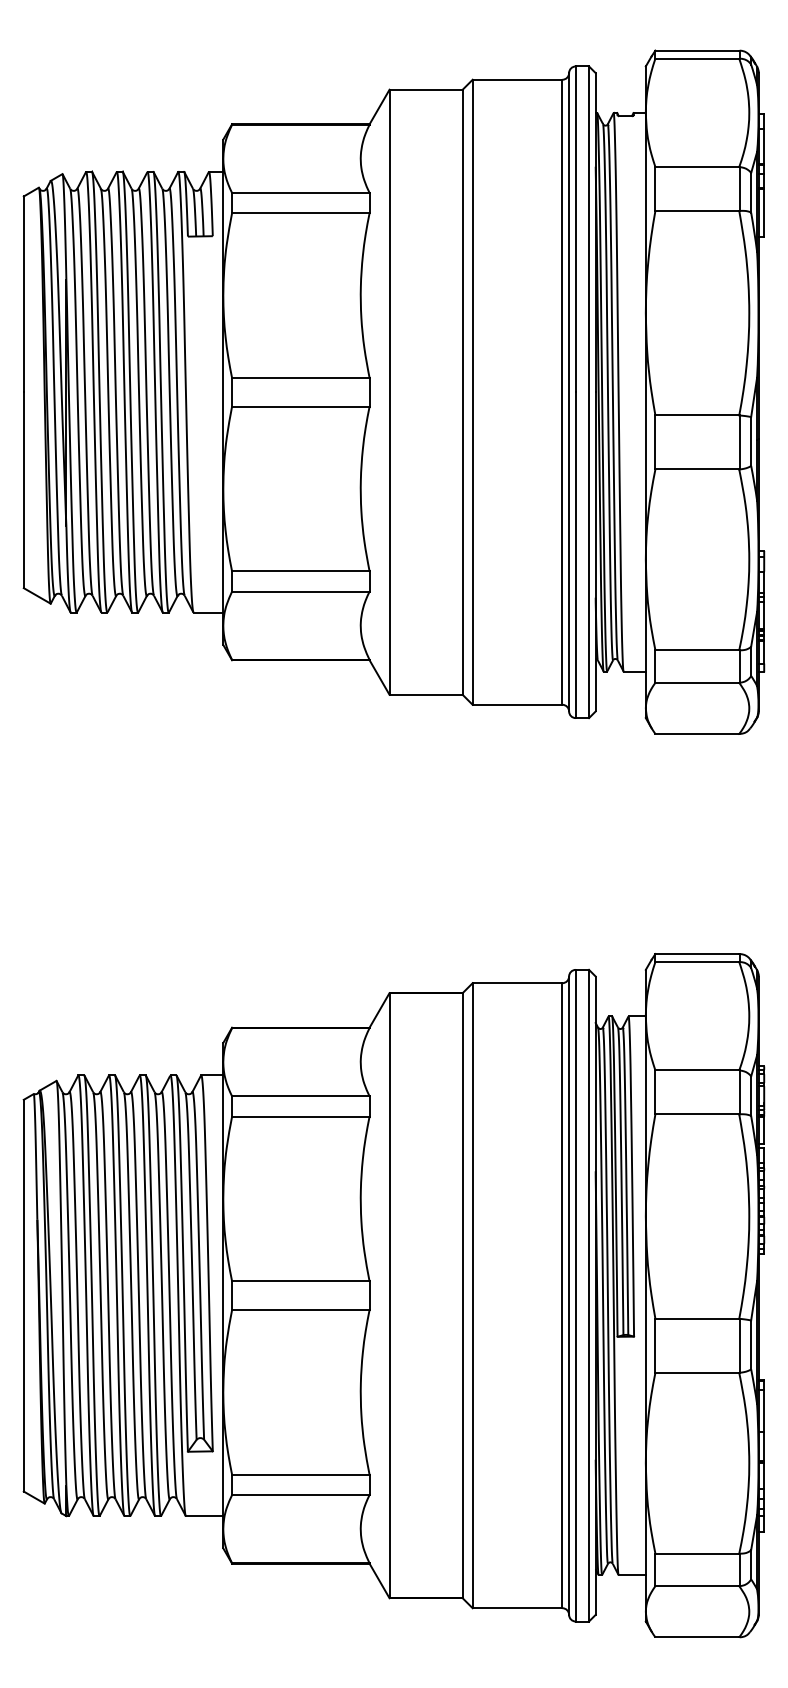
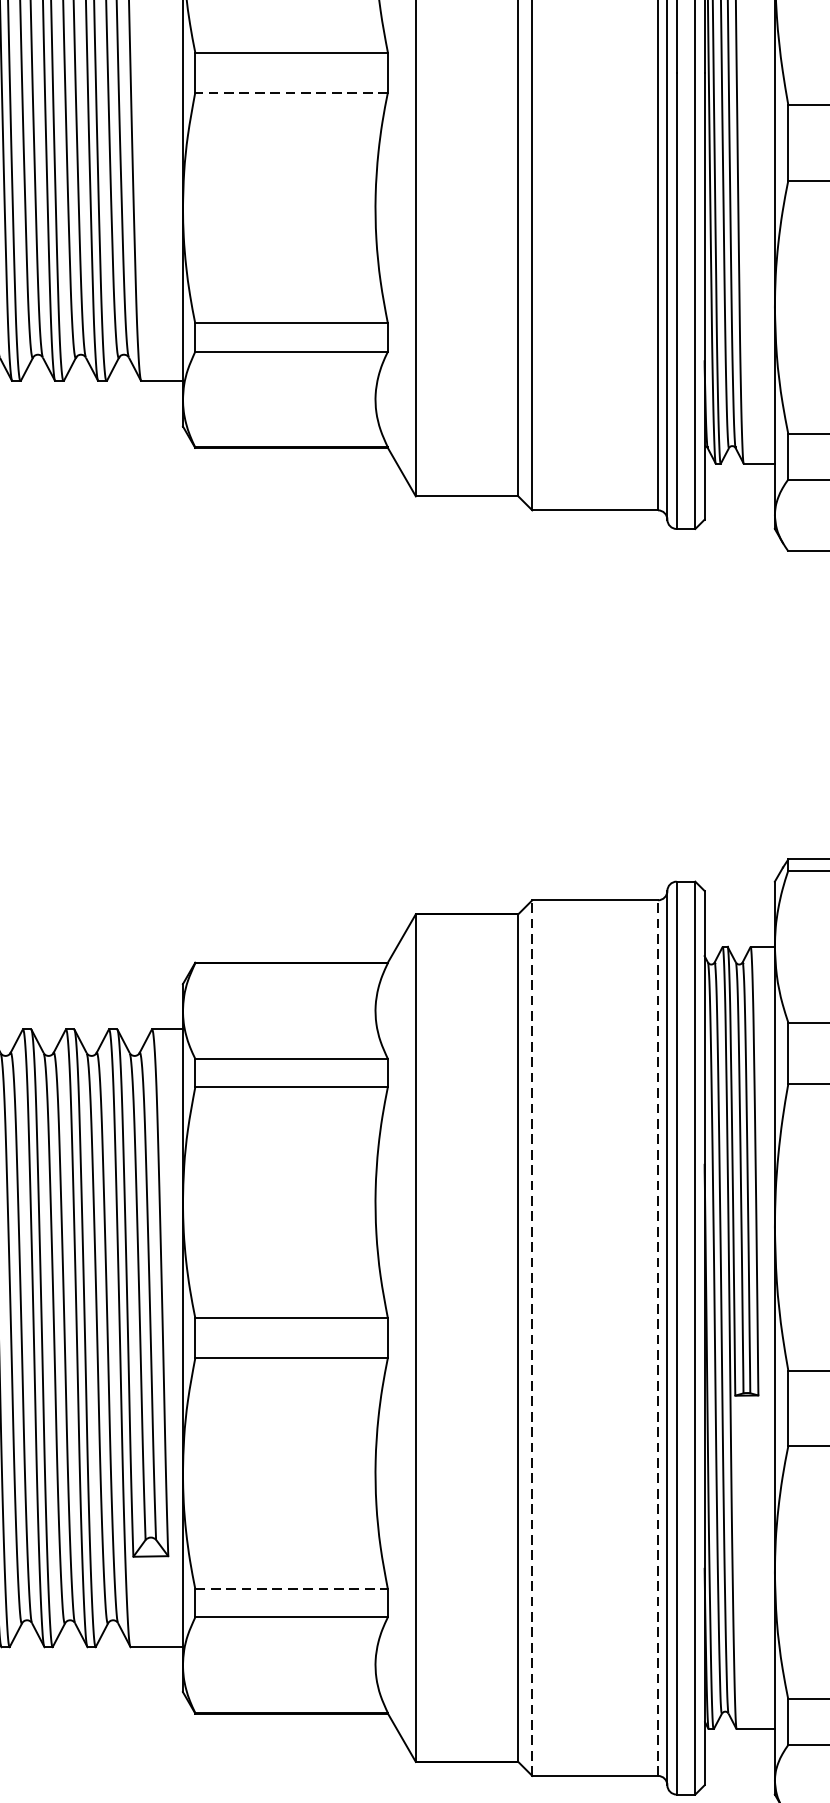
line: (300, 406) -> (291, 92), solid -> dashed
line: (472, 1295) -> (532, 1337), solid -> dashed
line: (562, 1295) -> (658, 1337), solid -> dashed
line: (300, 1474) -> (291, 1588), solid -> dashed

